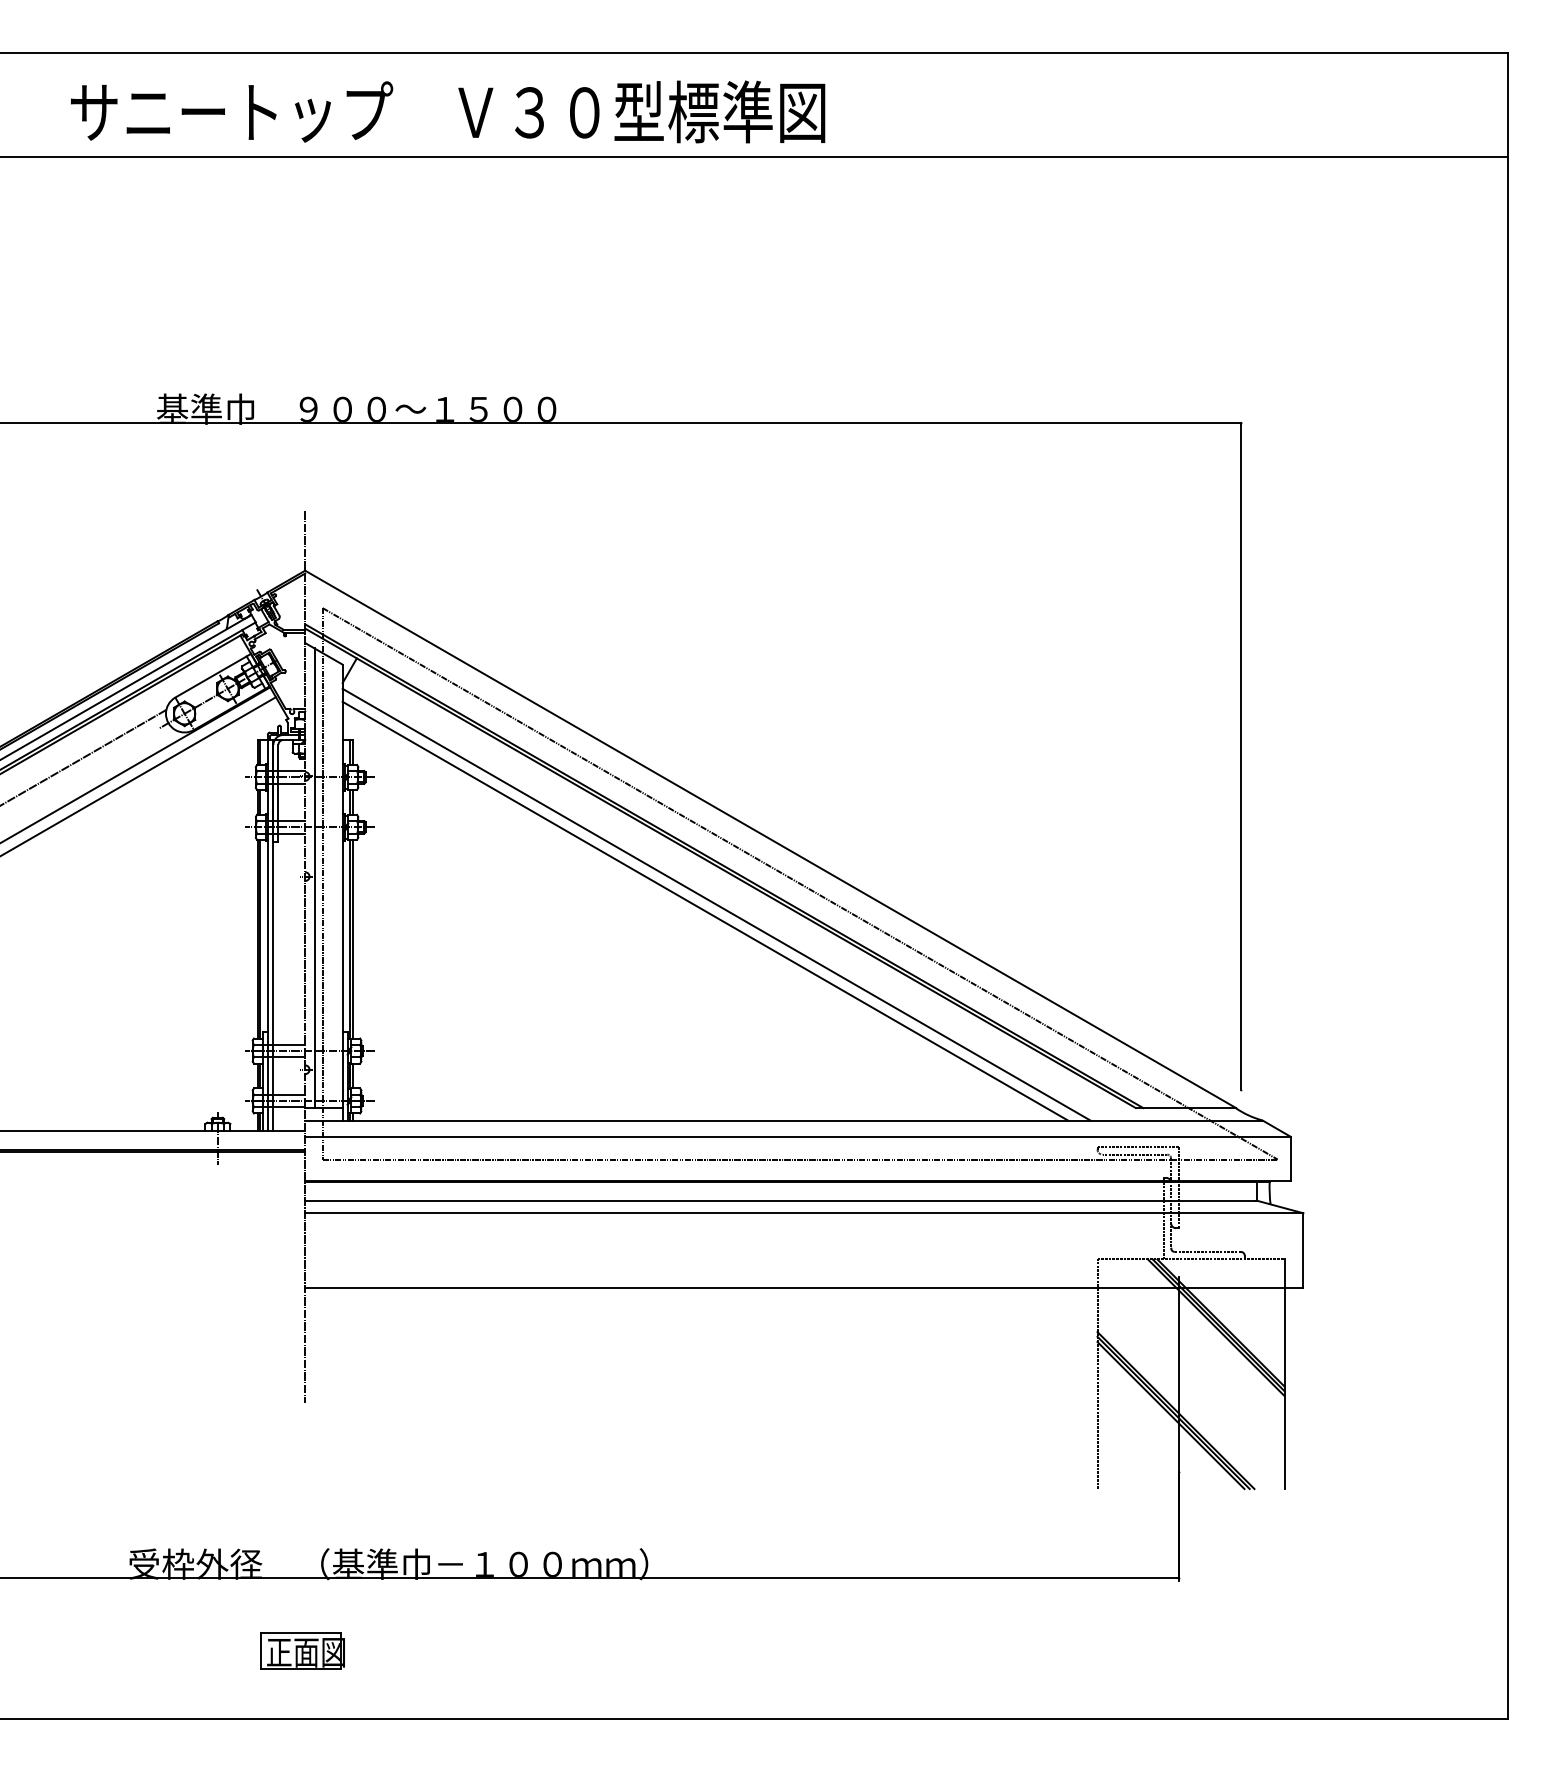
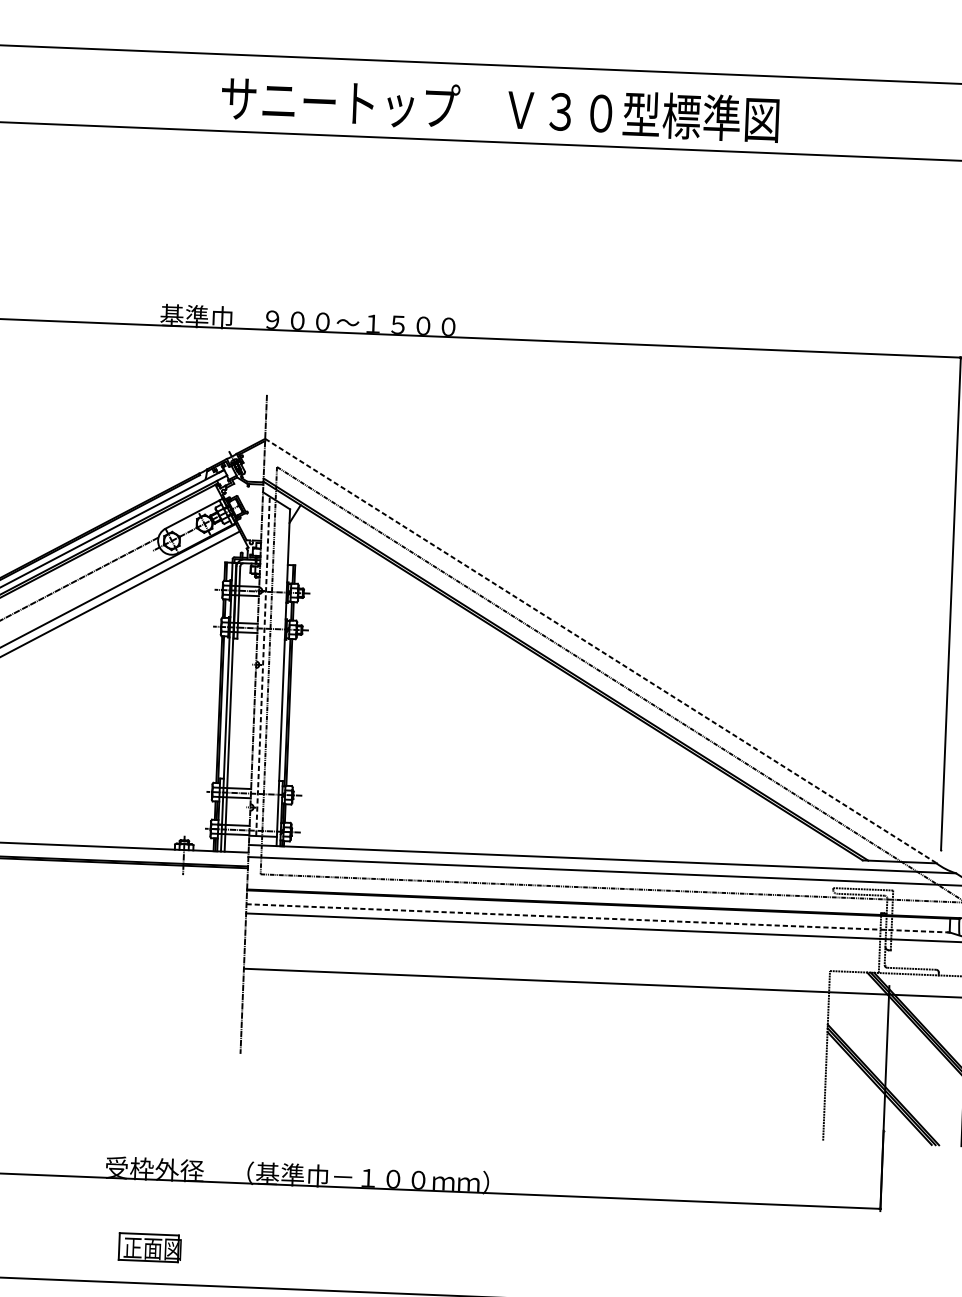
text: (448, 111) -> (500, 108), moved
line: (771, 839) -> (601, 651), solid -> dashed
line: (314, 878) -> (262, 666), solid -> dashed
line: (716, 904) -> (559, 697), removed
line: (705, 910) -> (550, 701), removed
line: (781, 1200) -> (598, 918), solid -> dashed
part: (302, 1650) -> (150, 1247), moved

